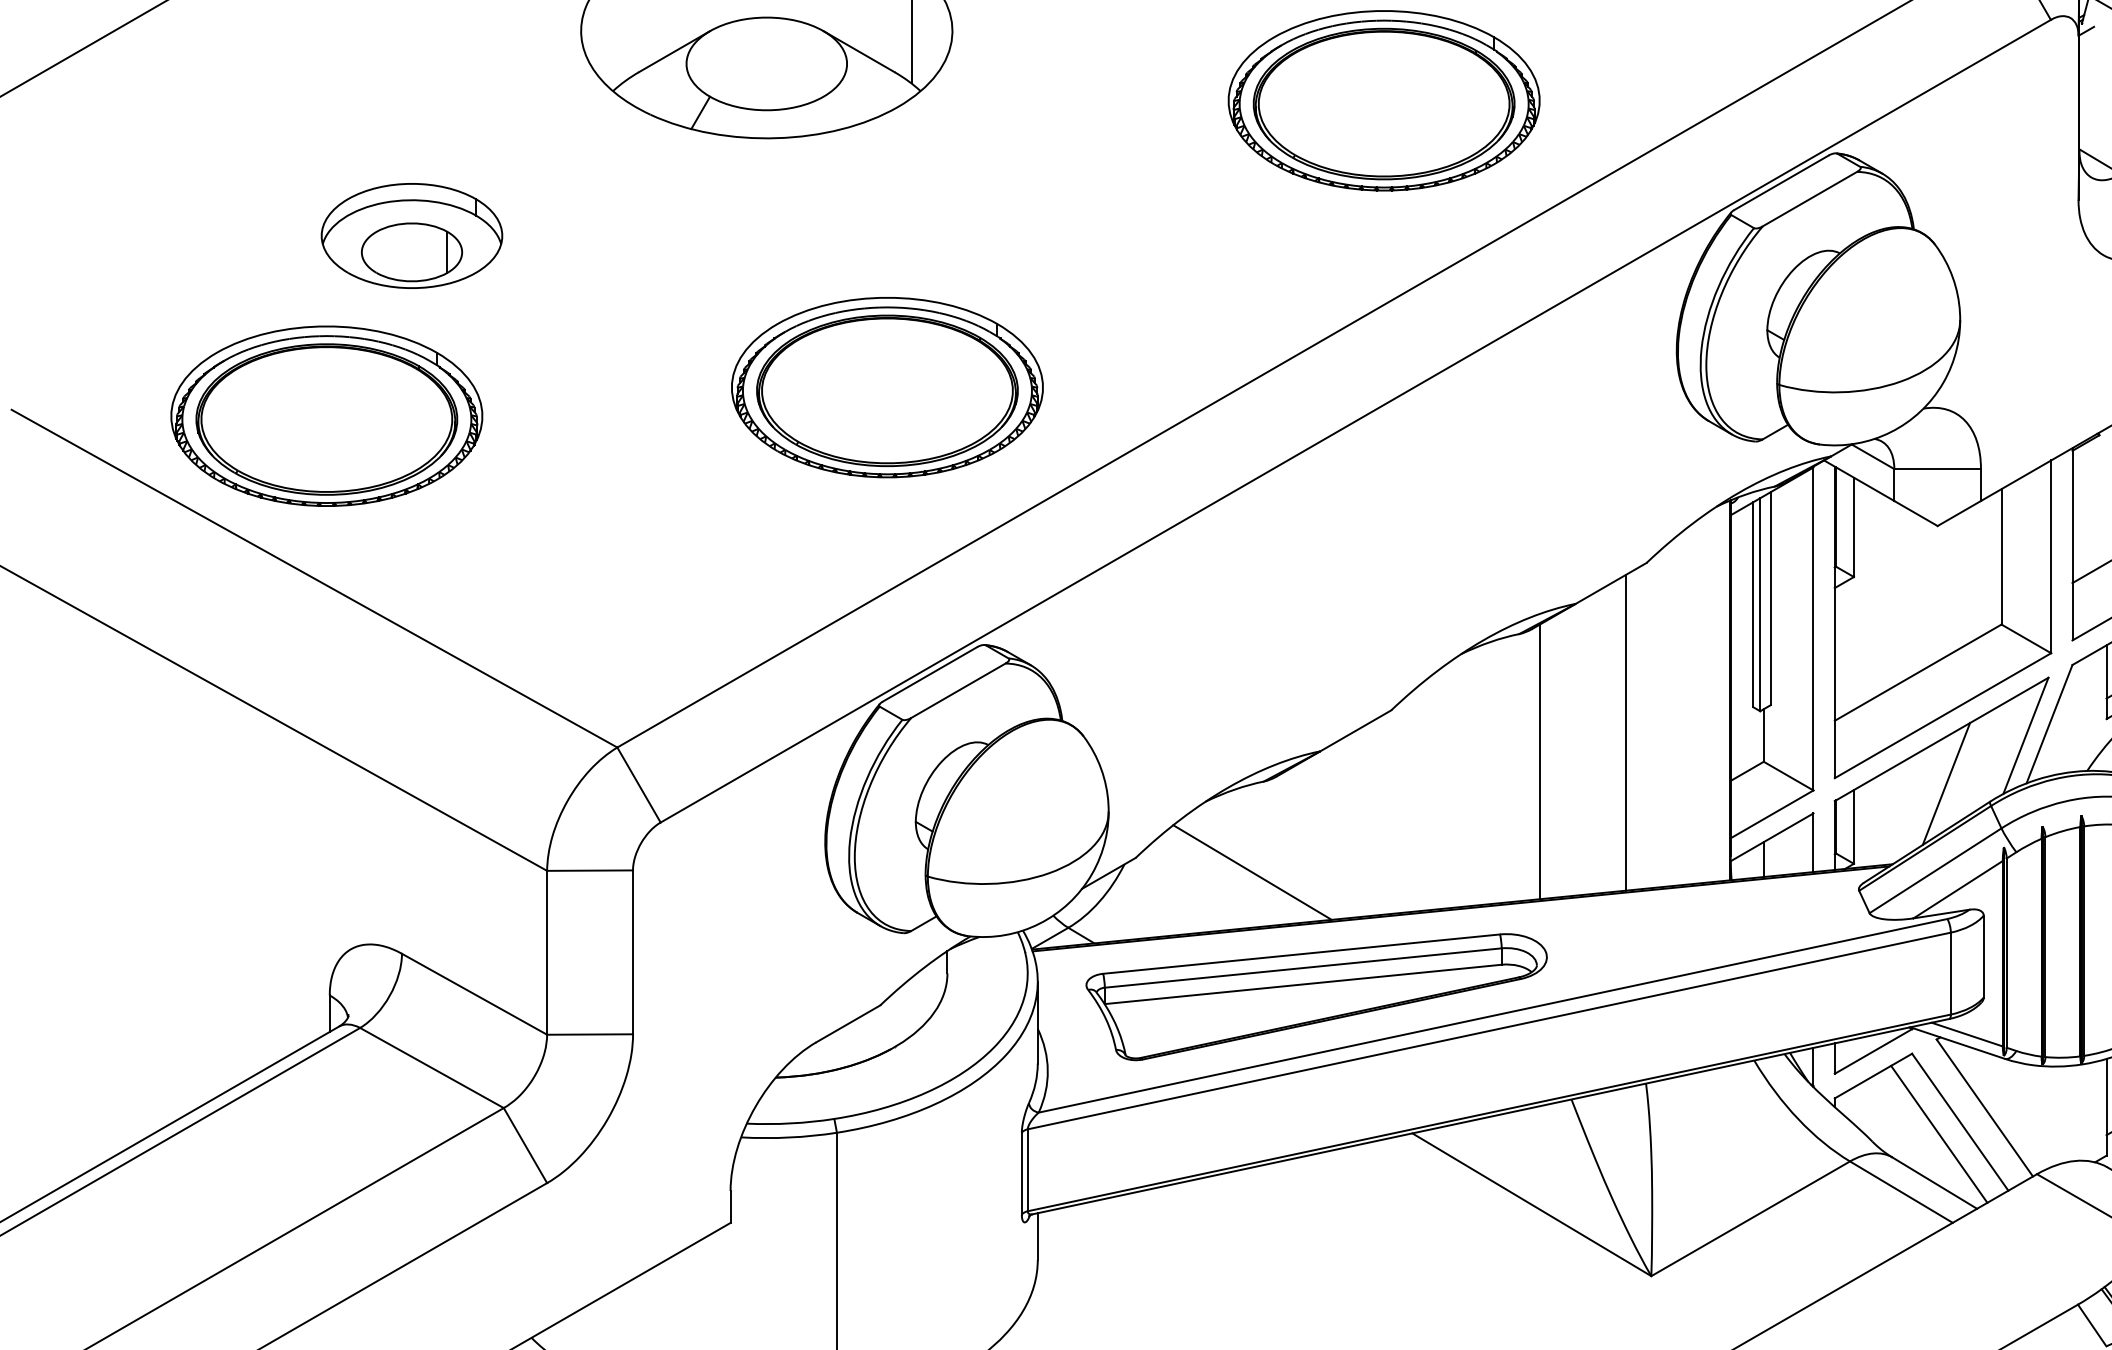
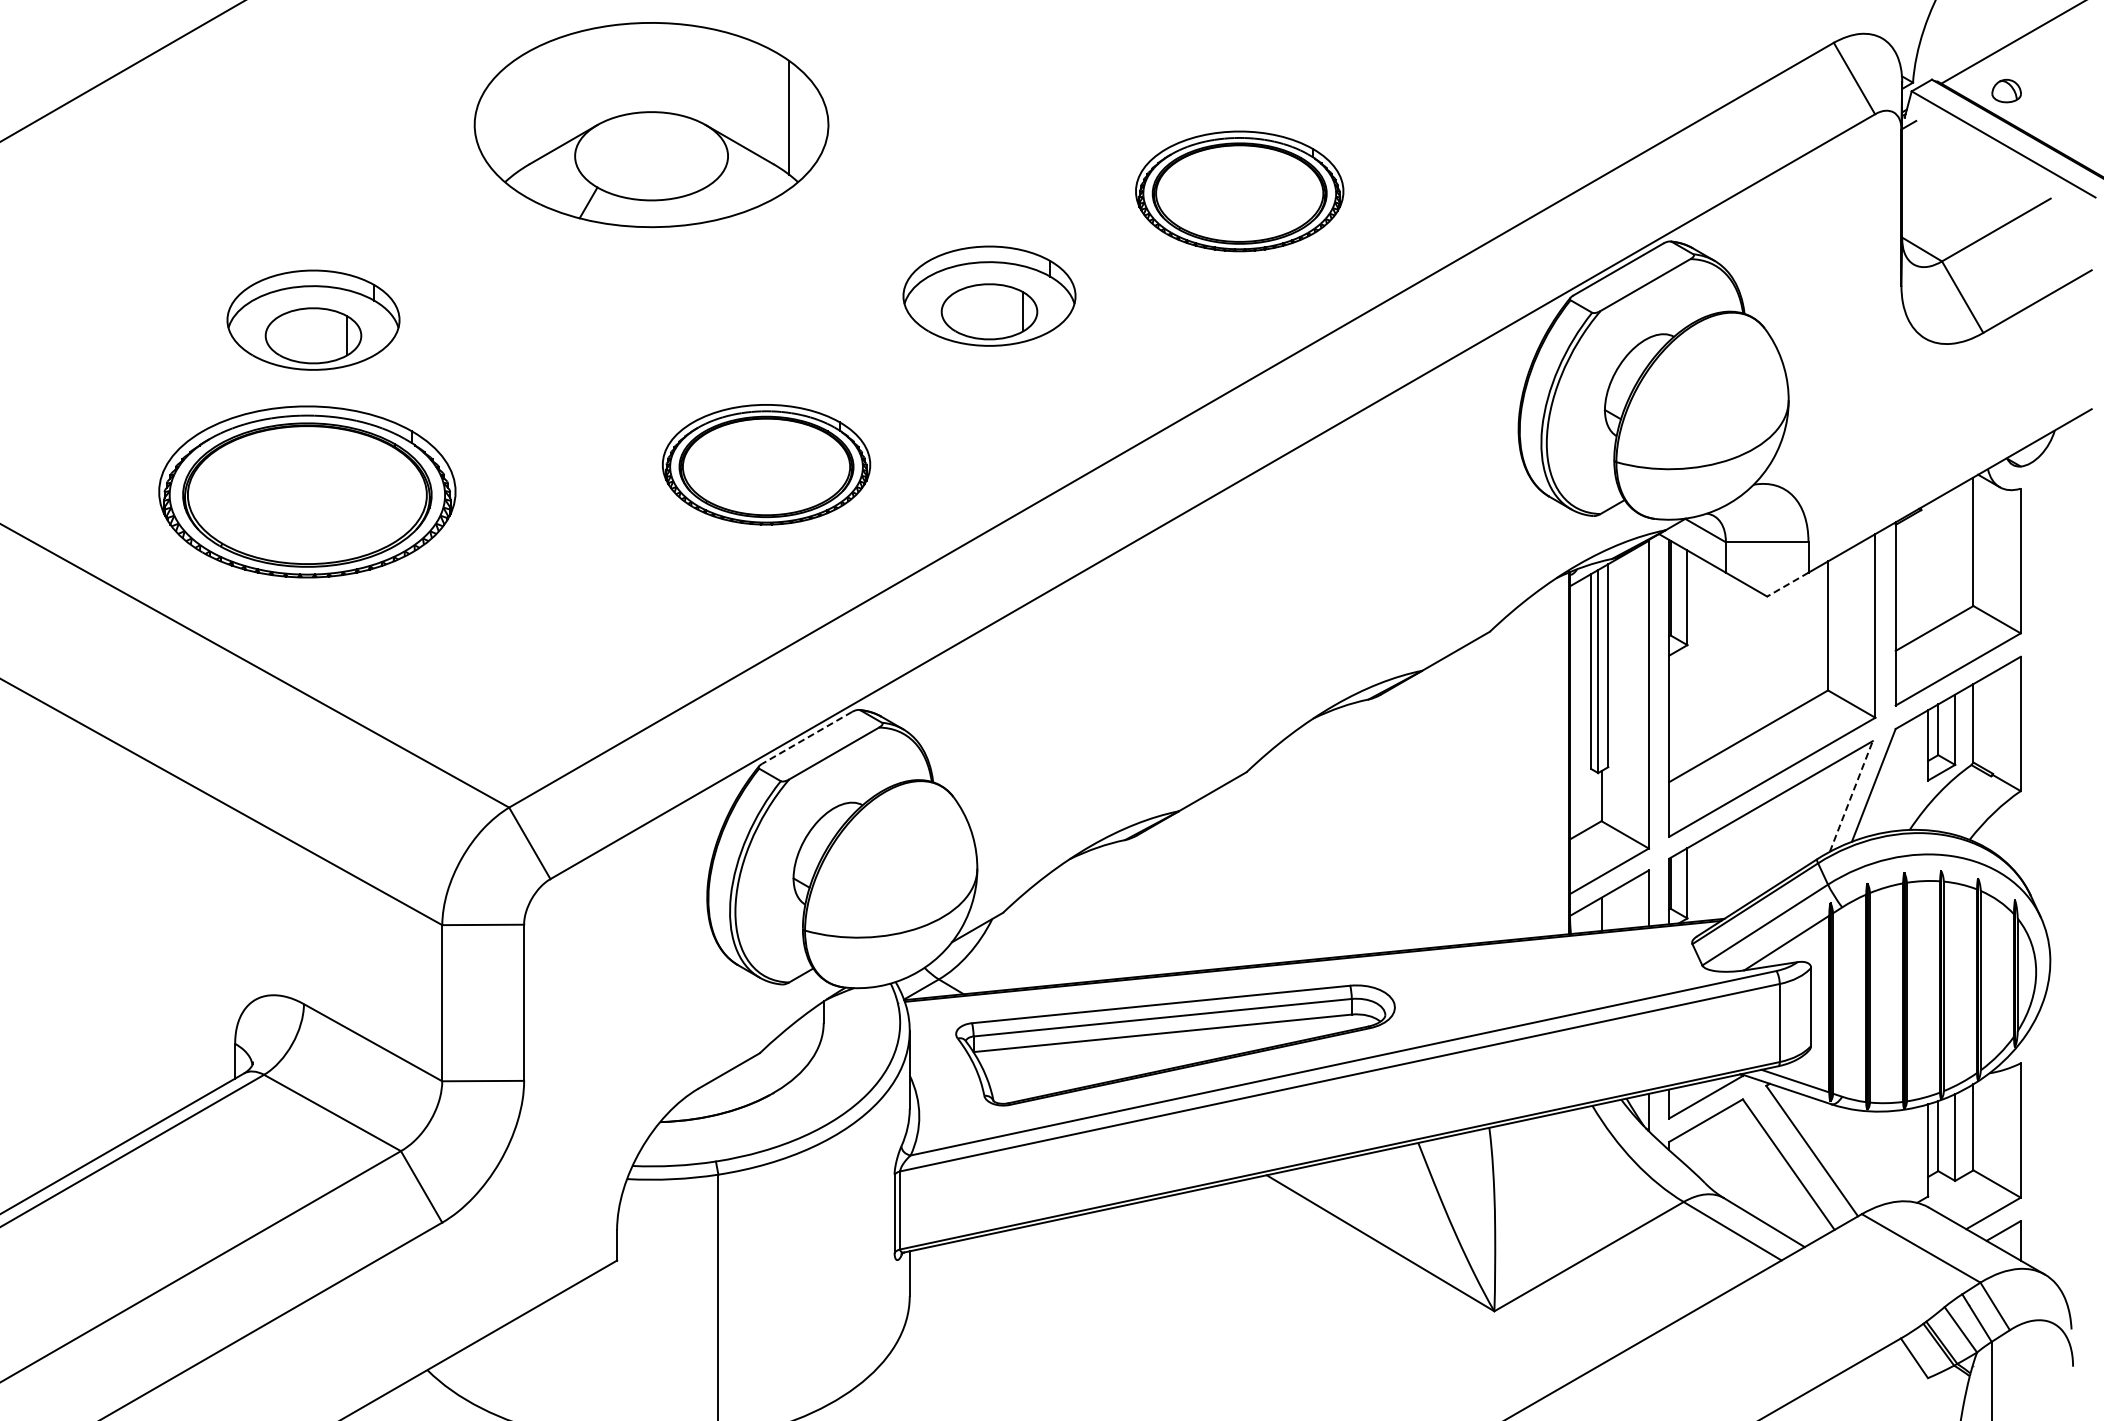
part: (1383, 100) -> (1239, 191), size x0.7
part: (1121, 210) -> (989, 295), added
part: (887, 387) -> (766, 464), size x0.7
part: (326, 415) -> (307, 491), moved
line: (1958, 513) -> (1787, 584), solid -> dashed
line: (930, 673) -> (807, 737), solid -> dashed
line: (1626, 732) -> (1470, 793), removed
line: (2026, 735) -> (1851, 796), solid -> dashed
line: (1539, 762) -> (1387, 821), removed
line: (1946, 784) -> (1775, 842), removed
line: (1251, 872) -> (1113, 926), removed
line: (1939, 1133) -> (1768, 1175), removed

